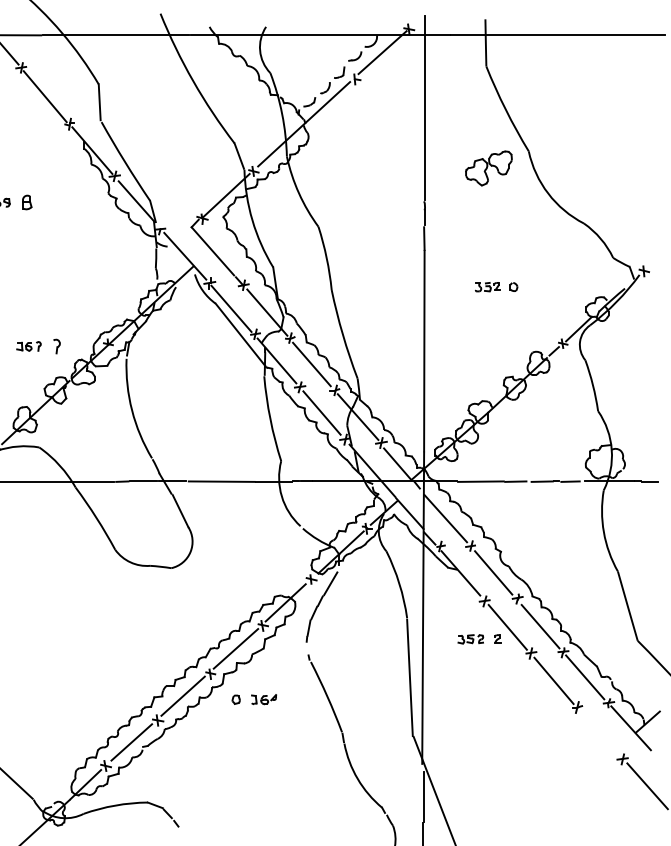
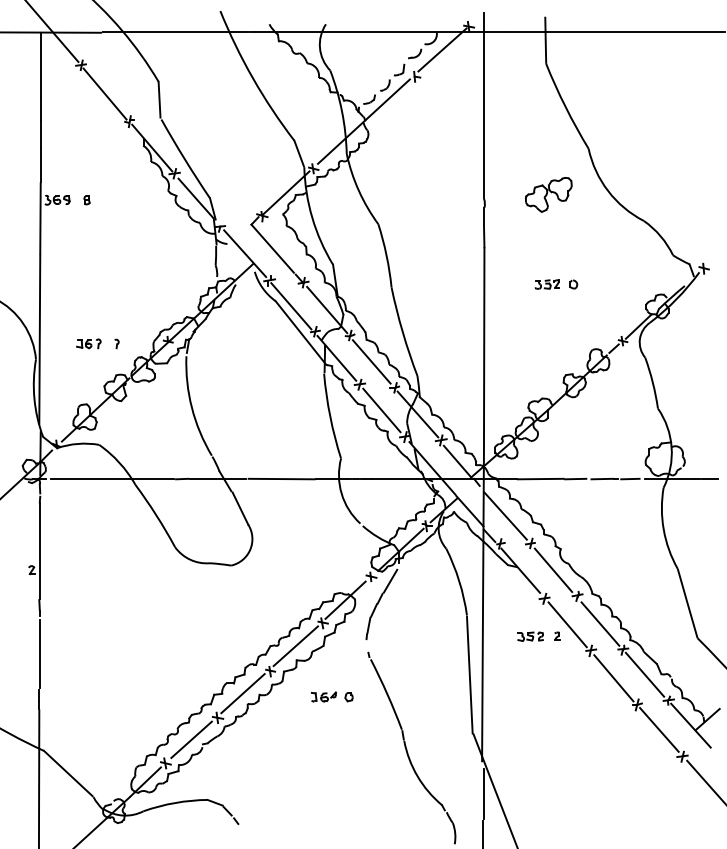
part: (488, 168) -> (548, 194), moved
part: (26, 203) -> (86, 200), size x0.62
part: (56, 346) -> (116, 343), size x0.62
part: (235, 700) -> (348, 697), moved
line: (599, 732) -> (659, 729), added

